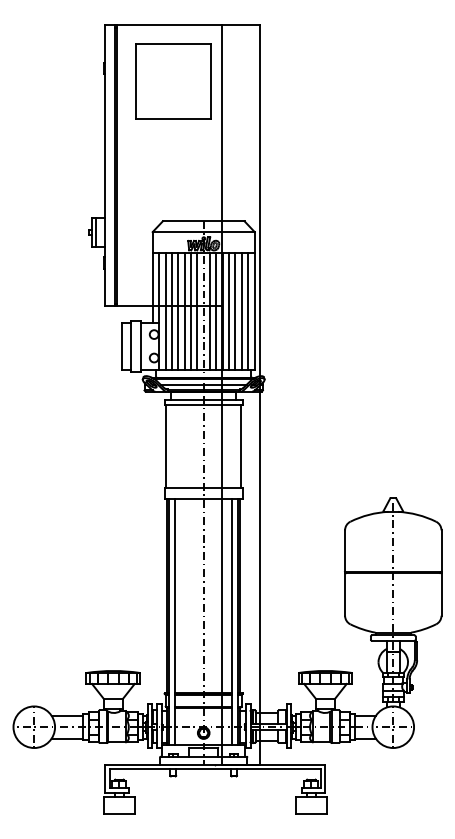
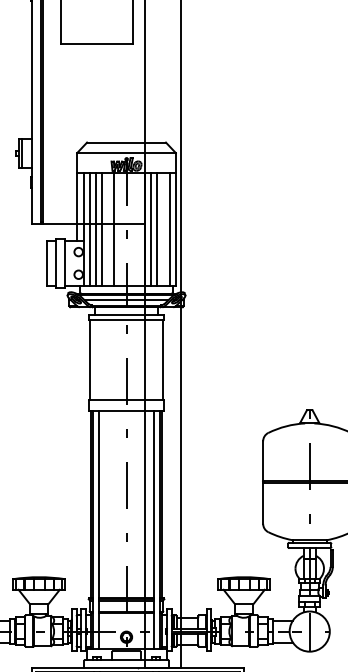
line: (184, 310) -> (107, 228), removed
line: (197, 310) -> (120, 228), removed
line: (210, 310) -> (133, 228), removed
line: (216, 310) -> (138, 228), removed
line: (241, 310) -> (163, 228), removed

